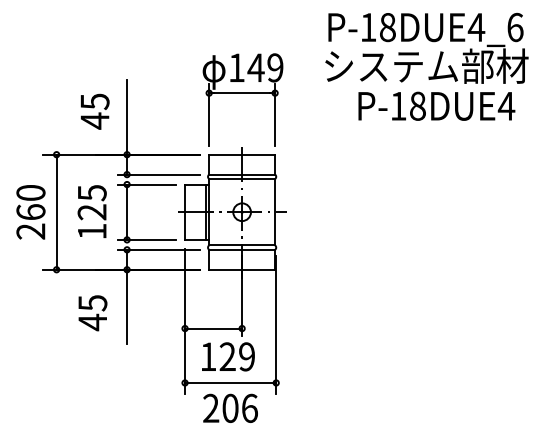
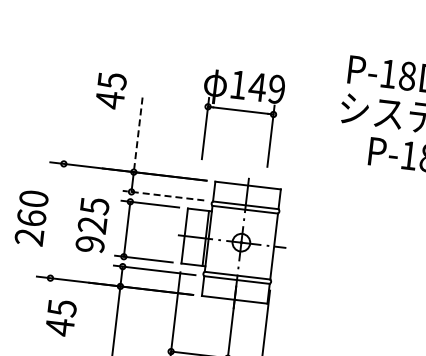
part: (242, 99) -> (240, 116), moved
text: (95, 111) -> (111, 90), moved
line: (127, 117) -> (138, 135), solid -> dashed
line: (158, 174) -> (162, 195), solid -> dashed
line: (56, 211) -> (57, 220), removed
text: (91, 231) -> (89, 244), 125 -> 925
text: (92, 313) -> (60, 318), moved

